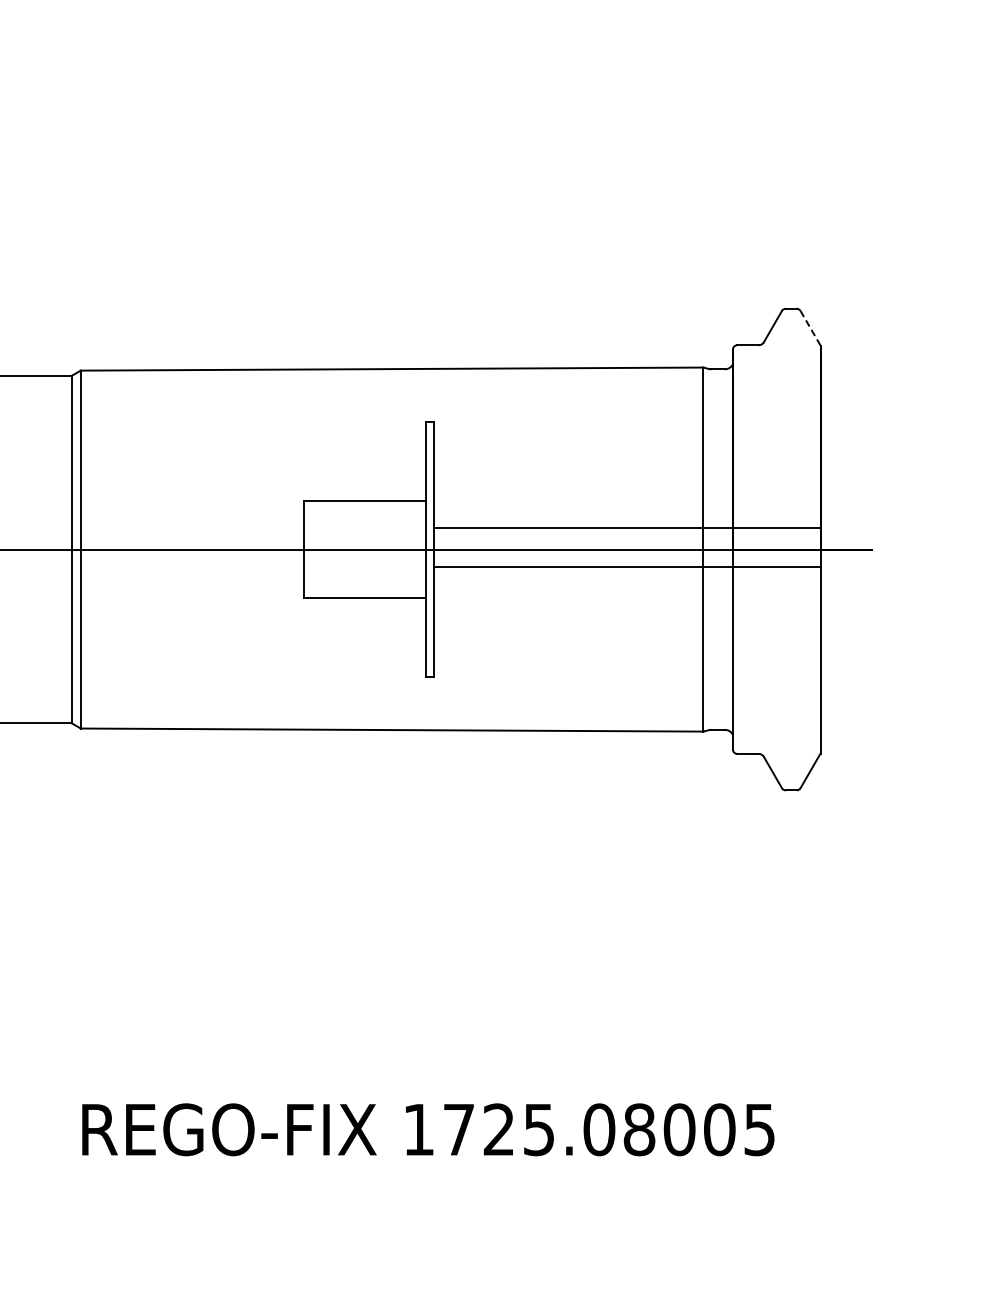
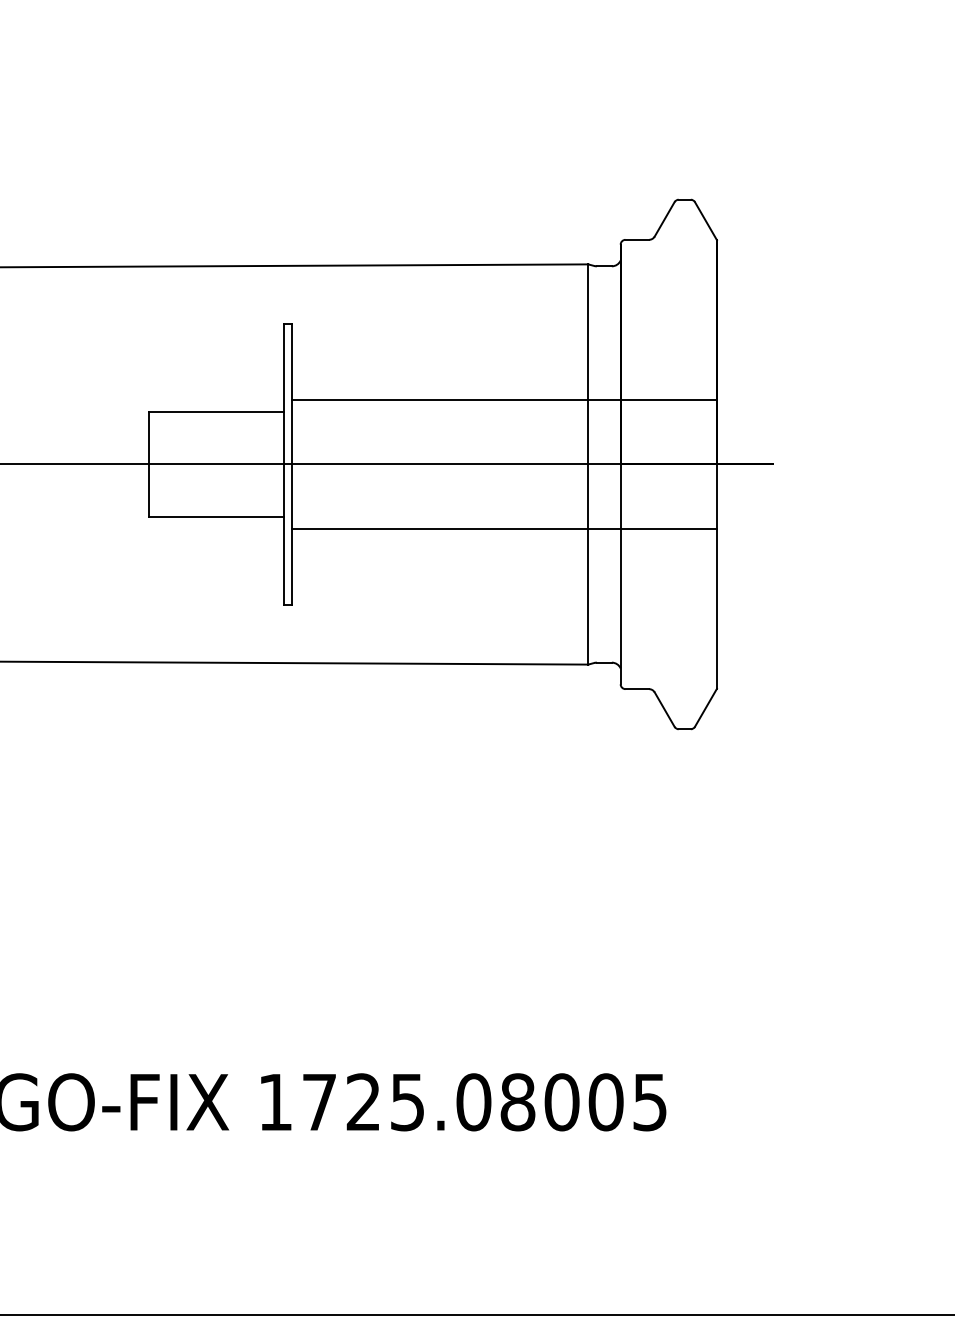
line: (810, 328) -> (705, 221), dashed -> solid
line: (626, 528) -> (503, 400), moved
line: (626, 566) -> (503, 528), moved

